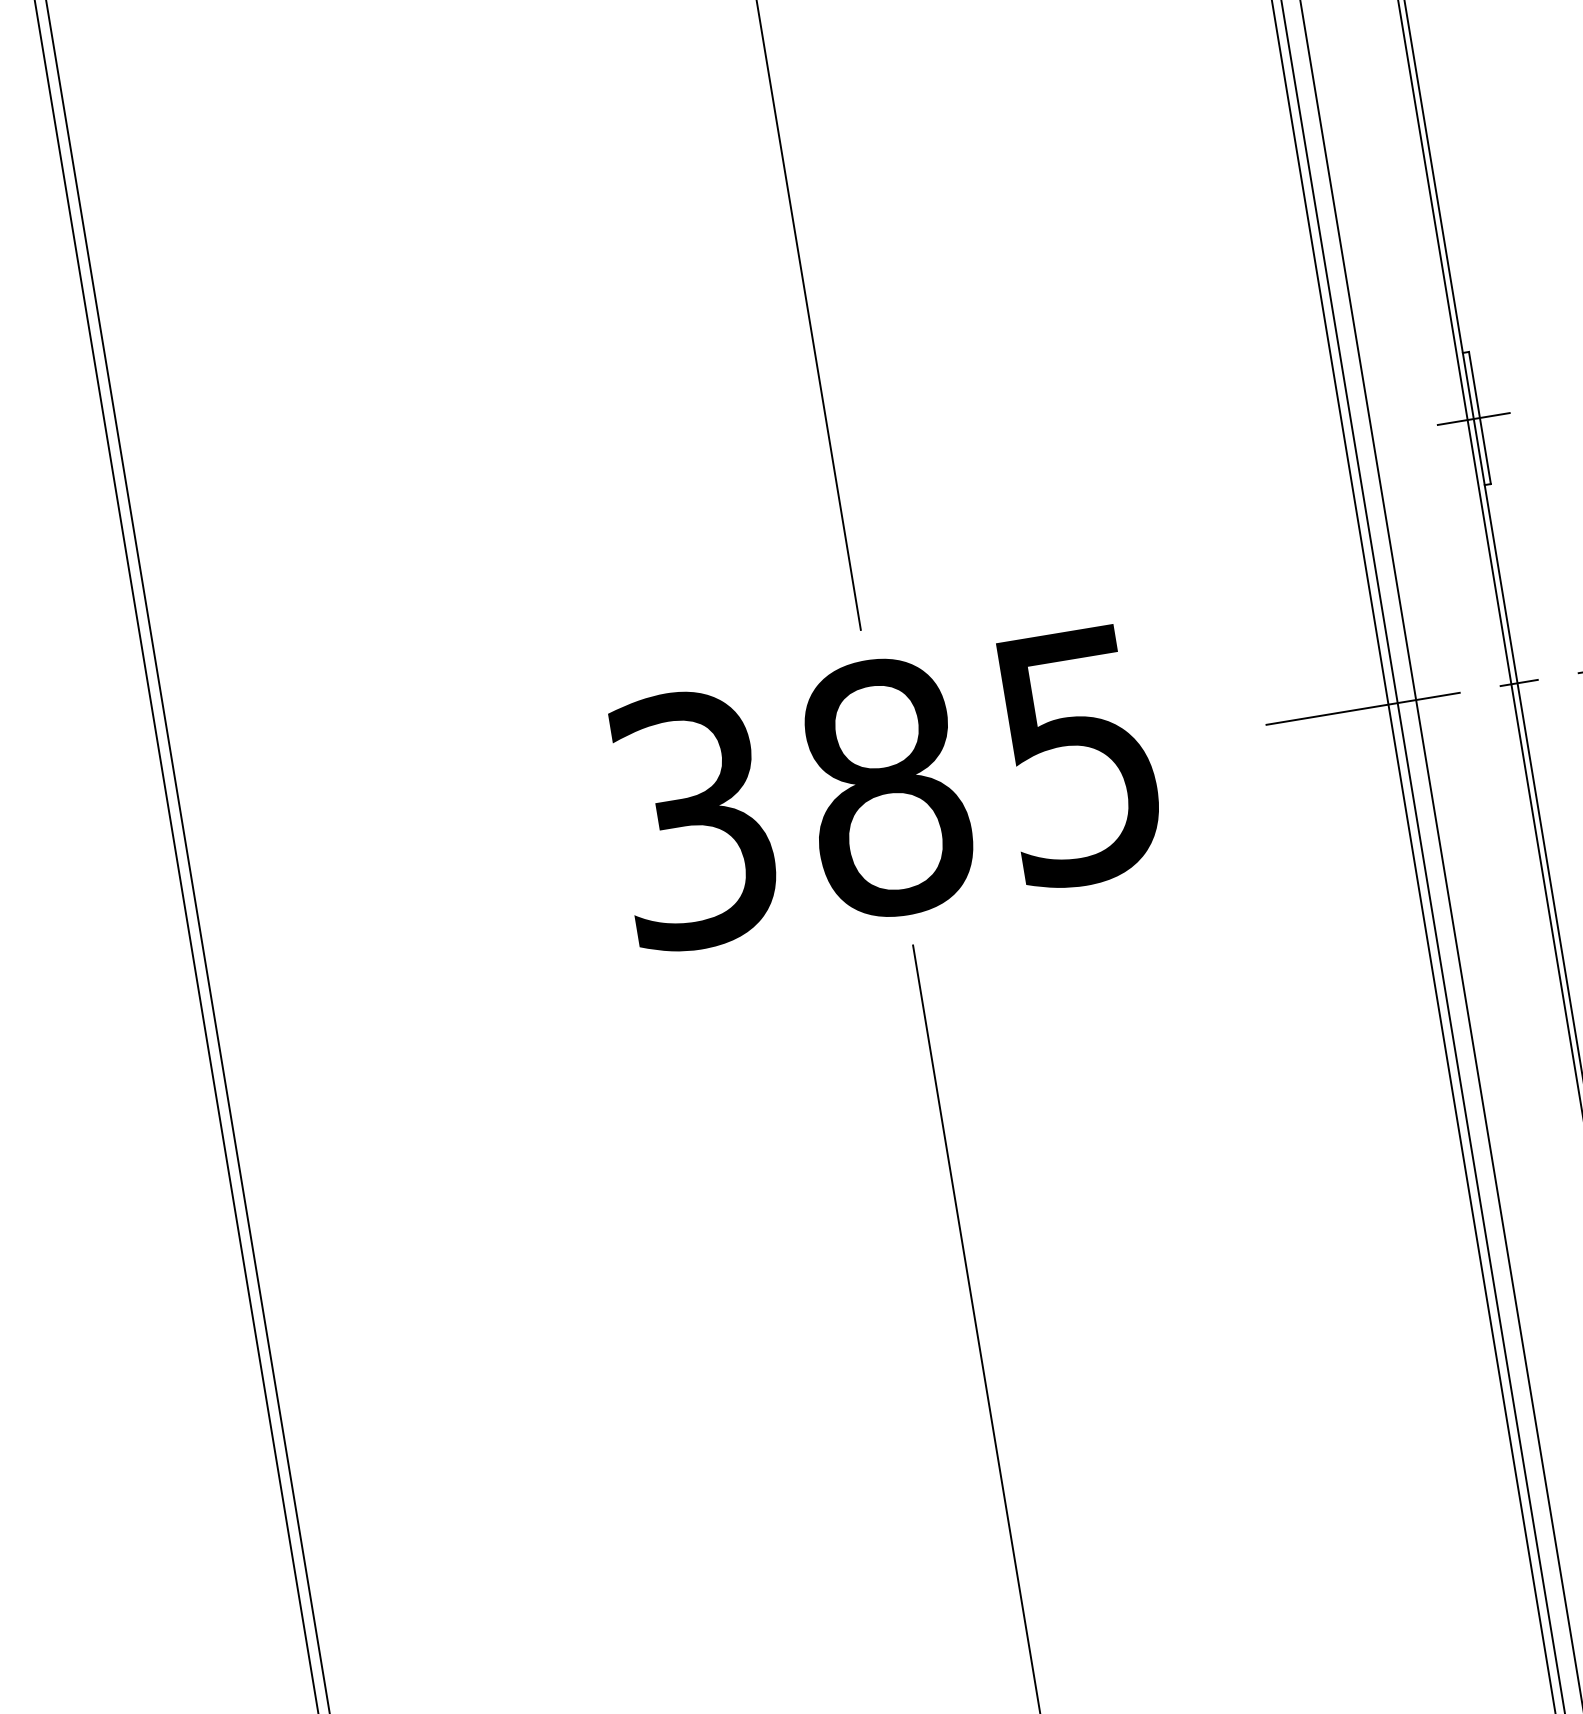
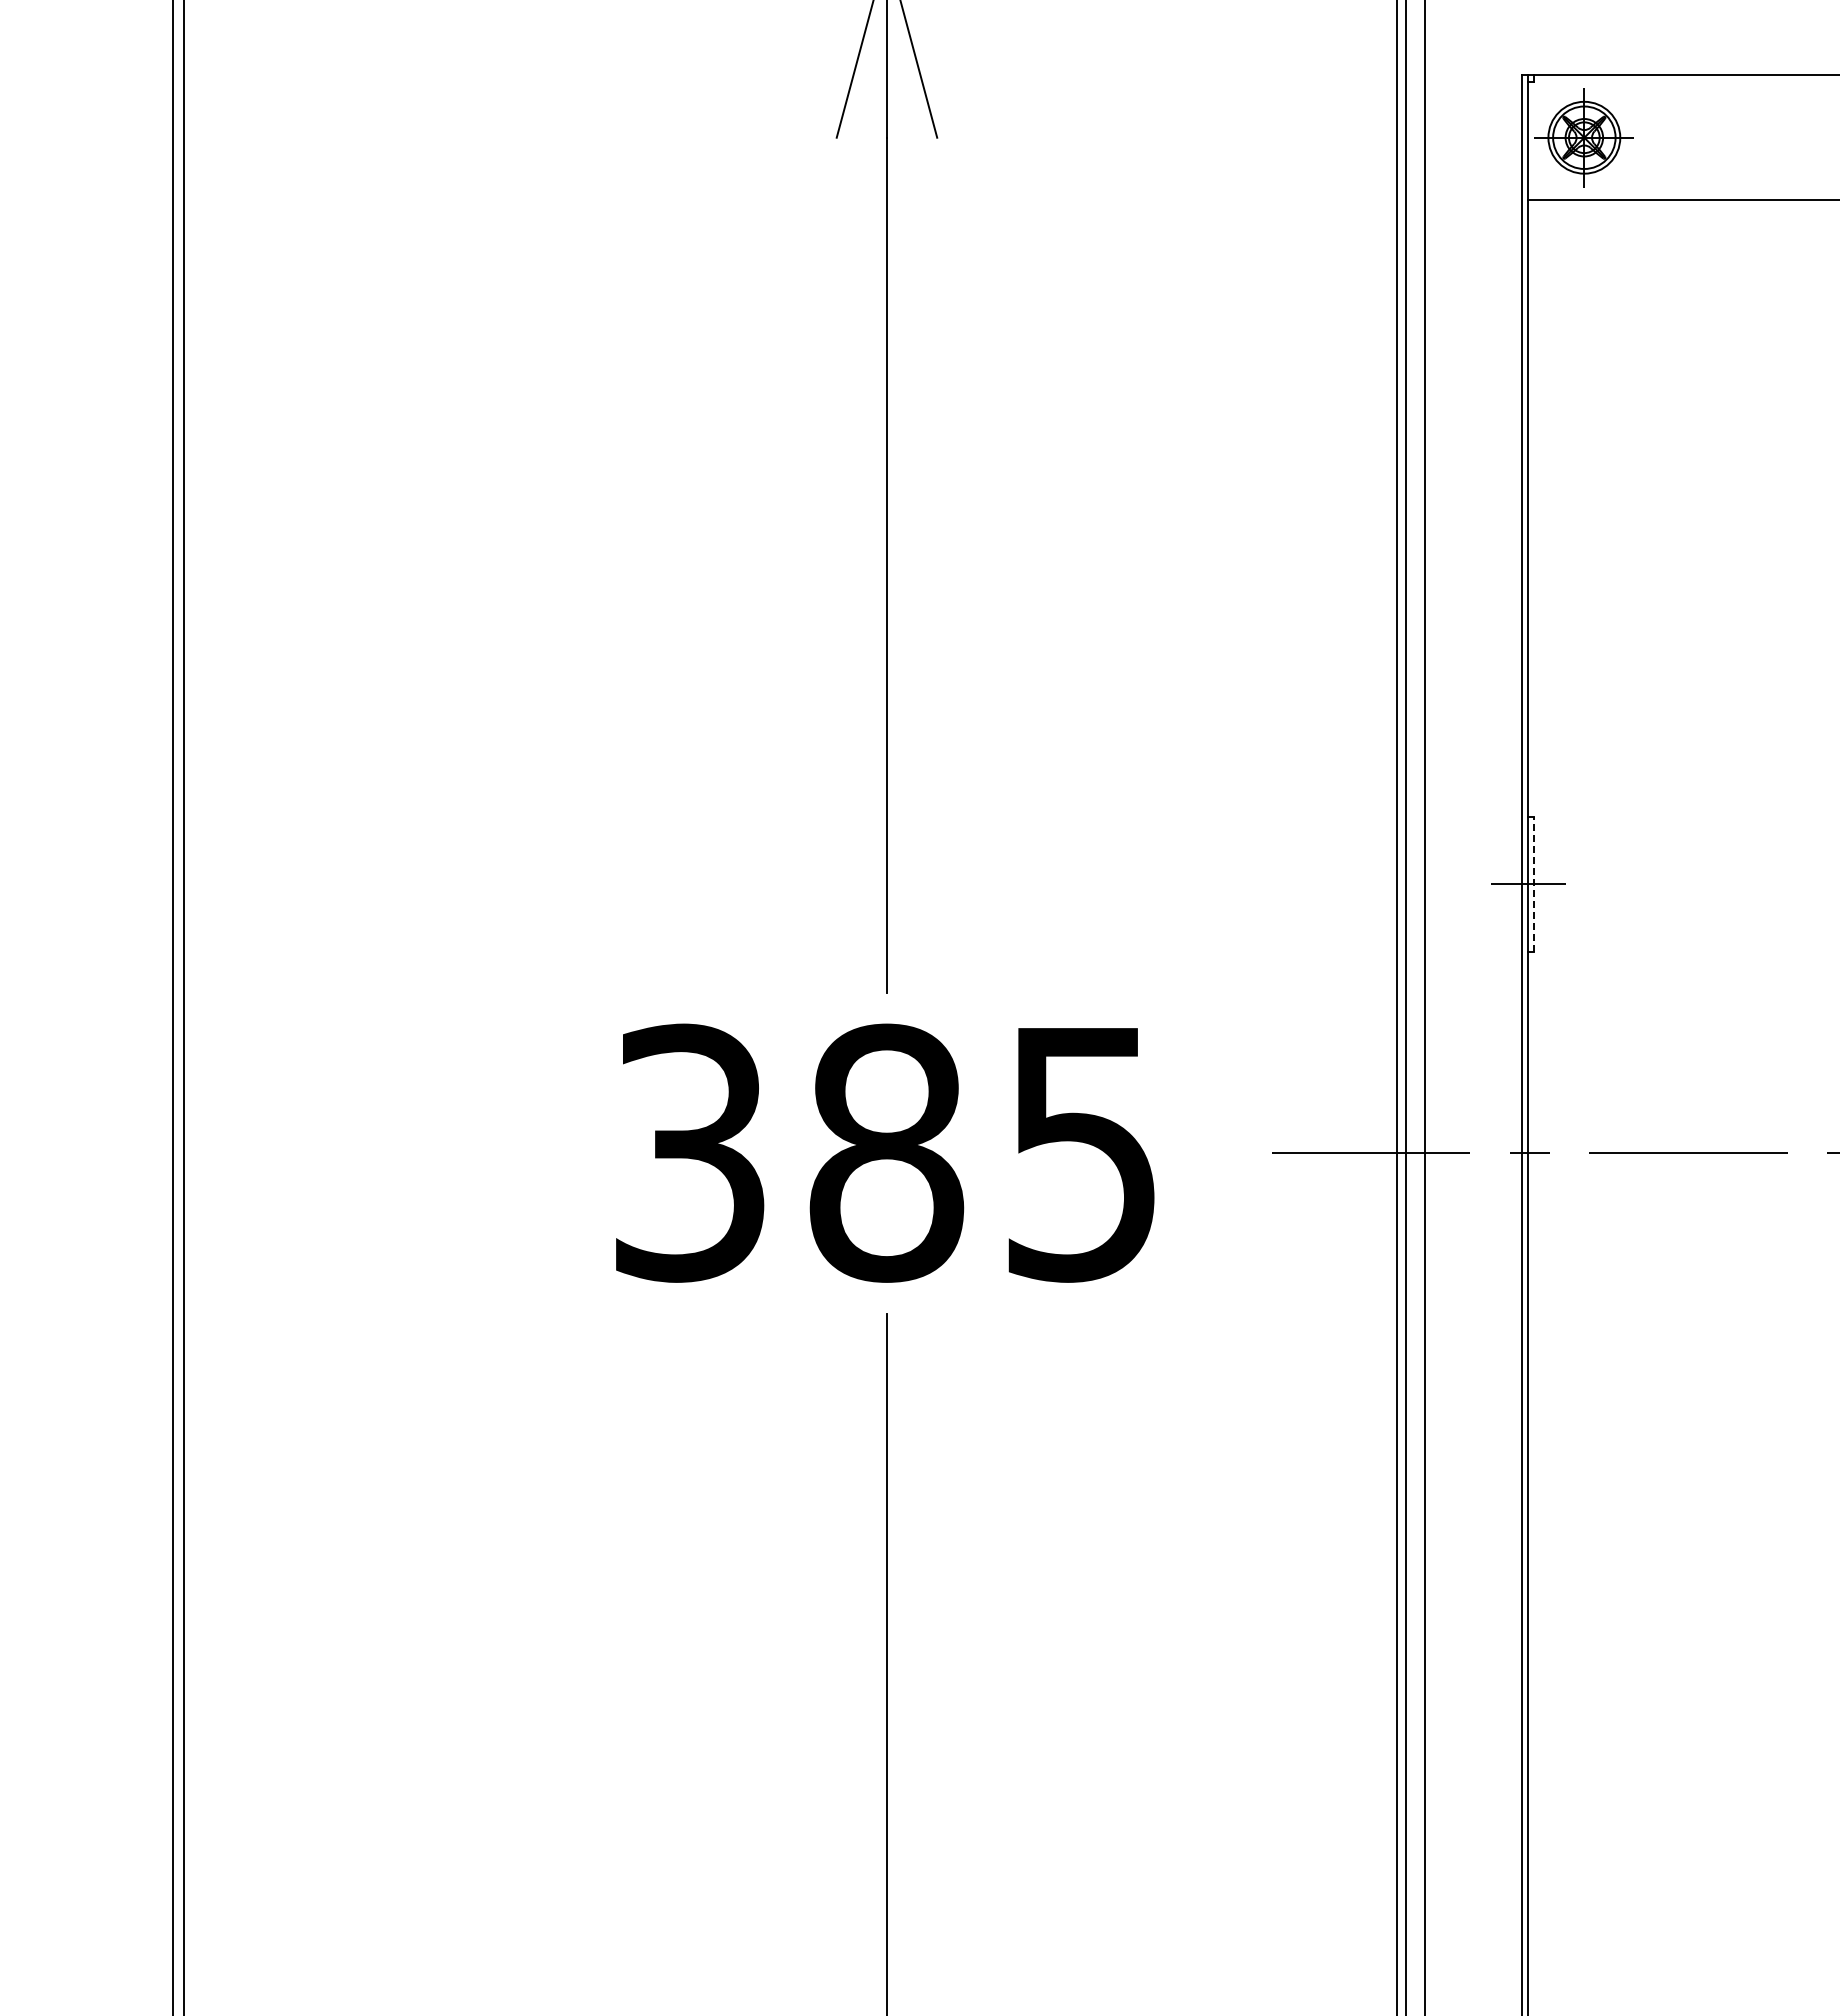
line: (1479, 417) -> (1534, 883), solid -> dashed

